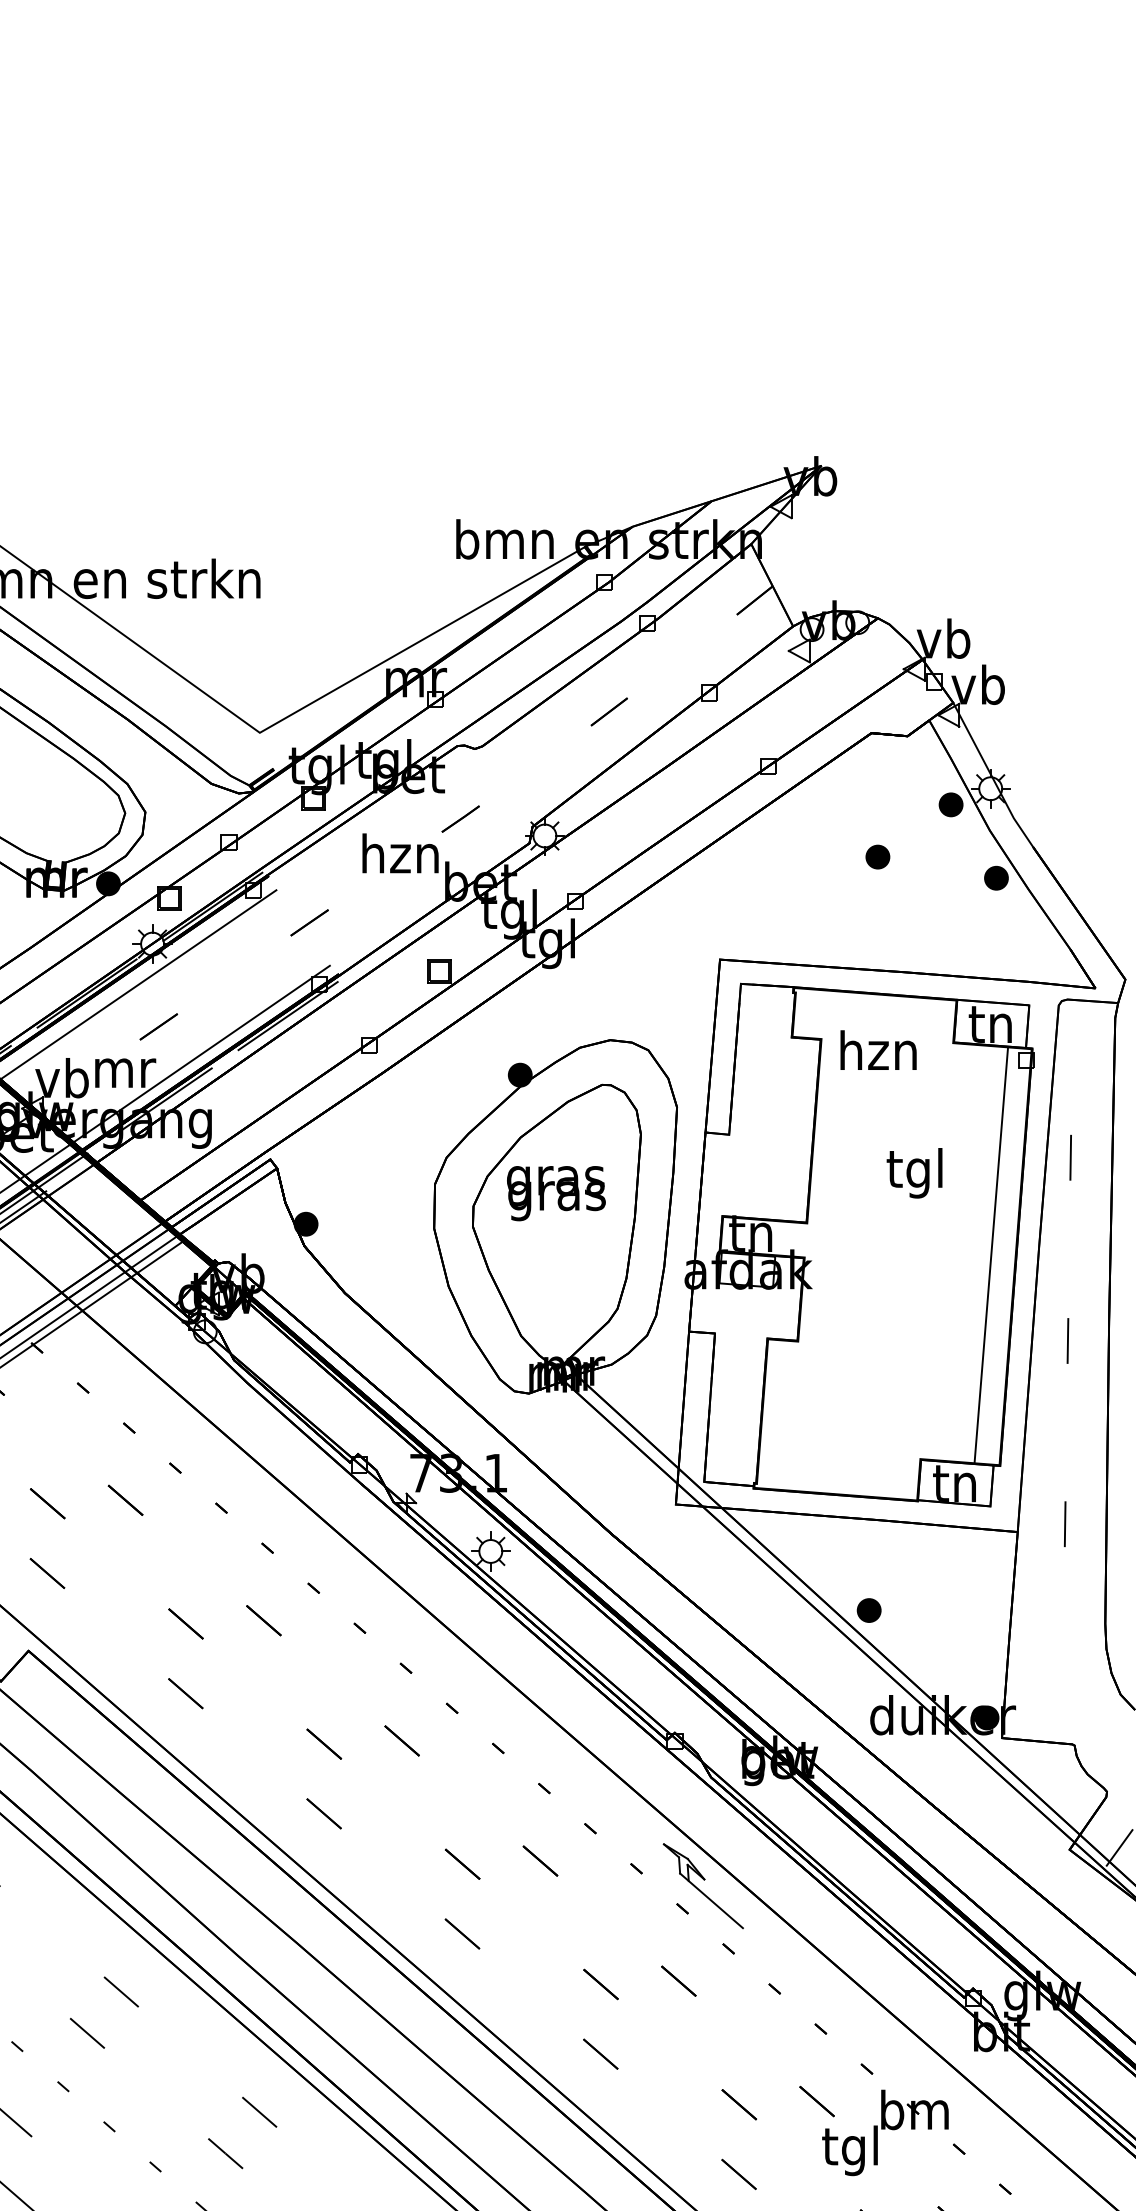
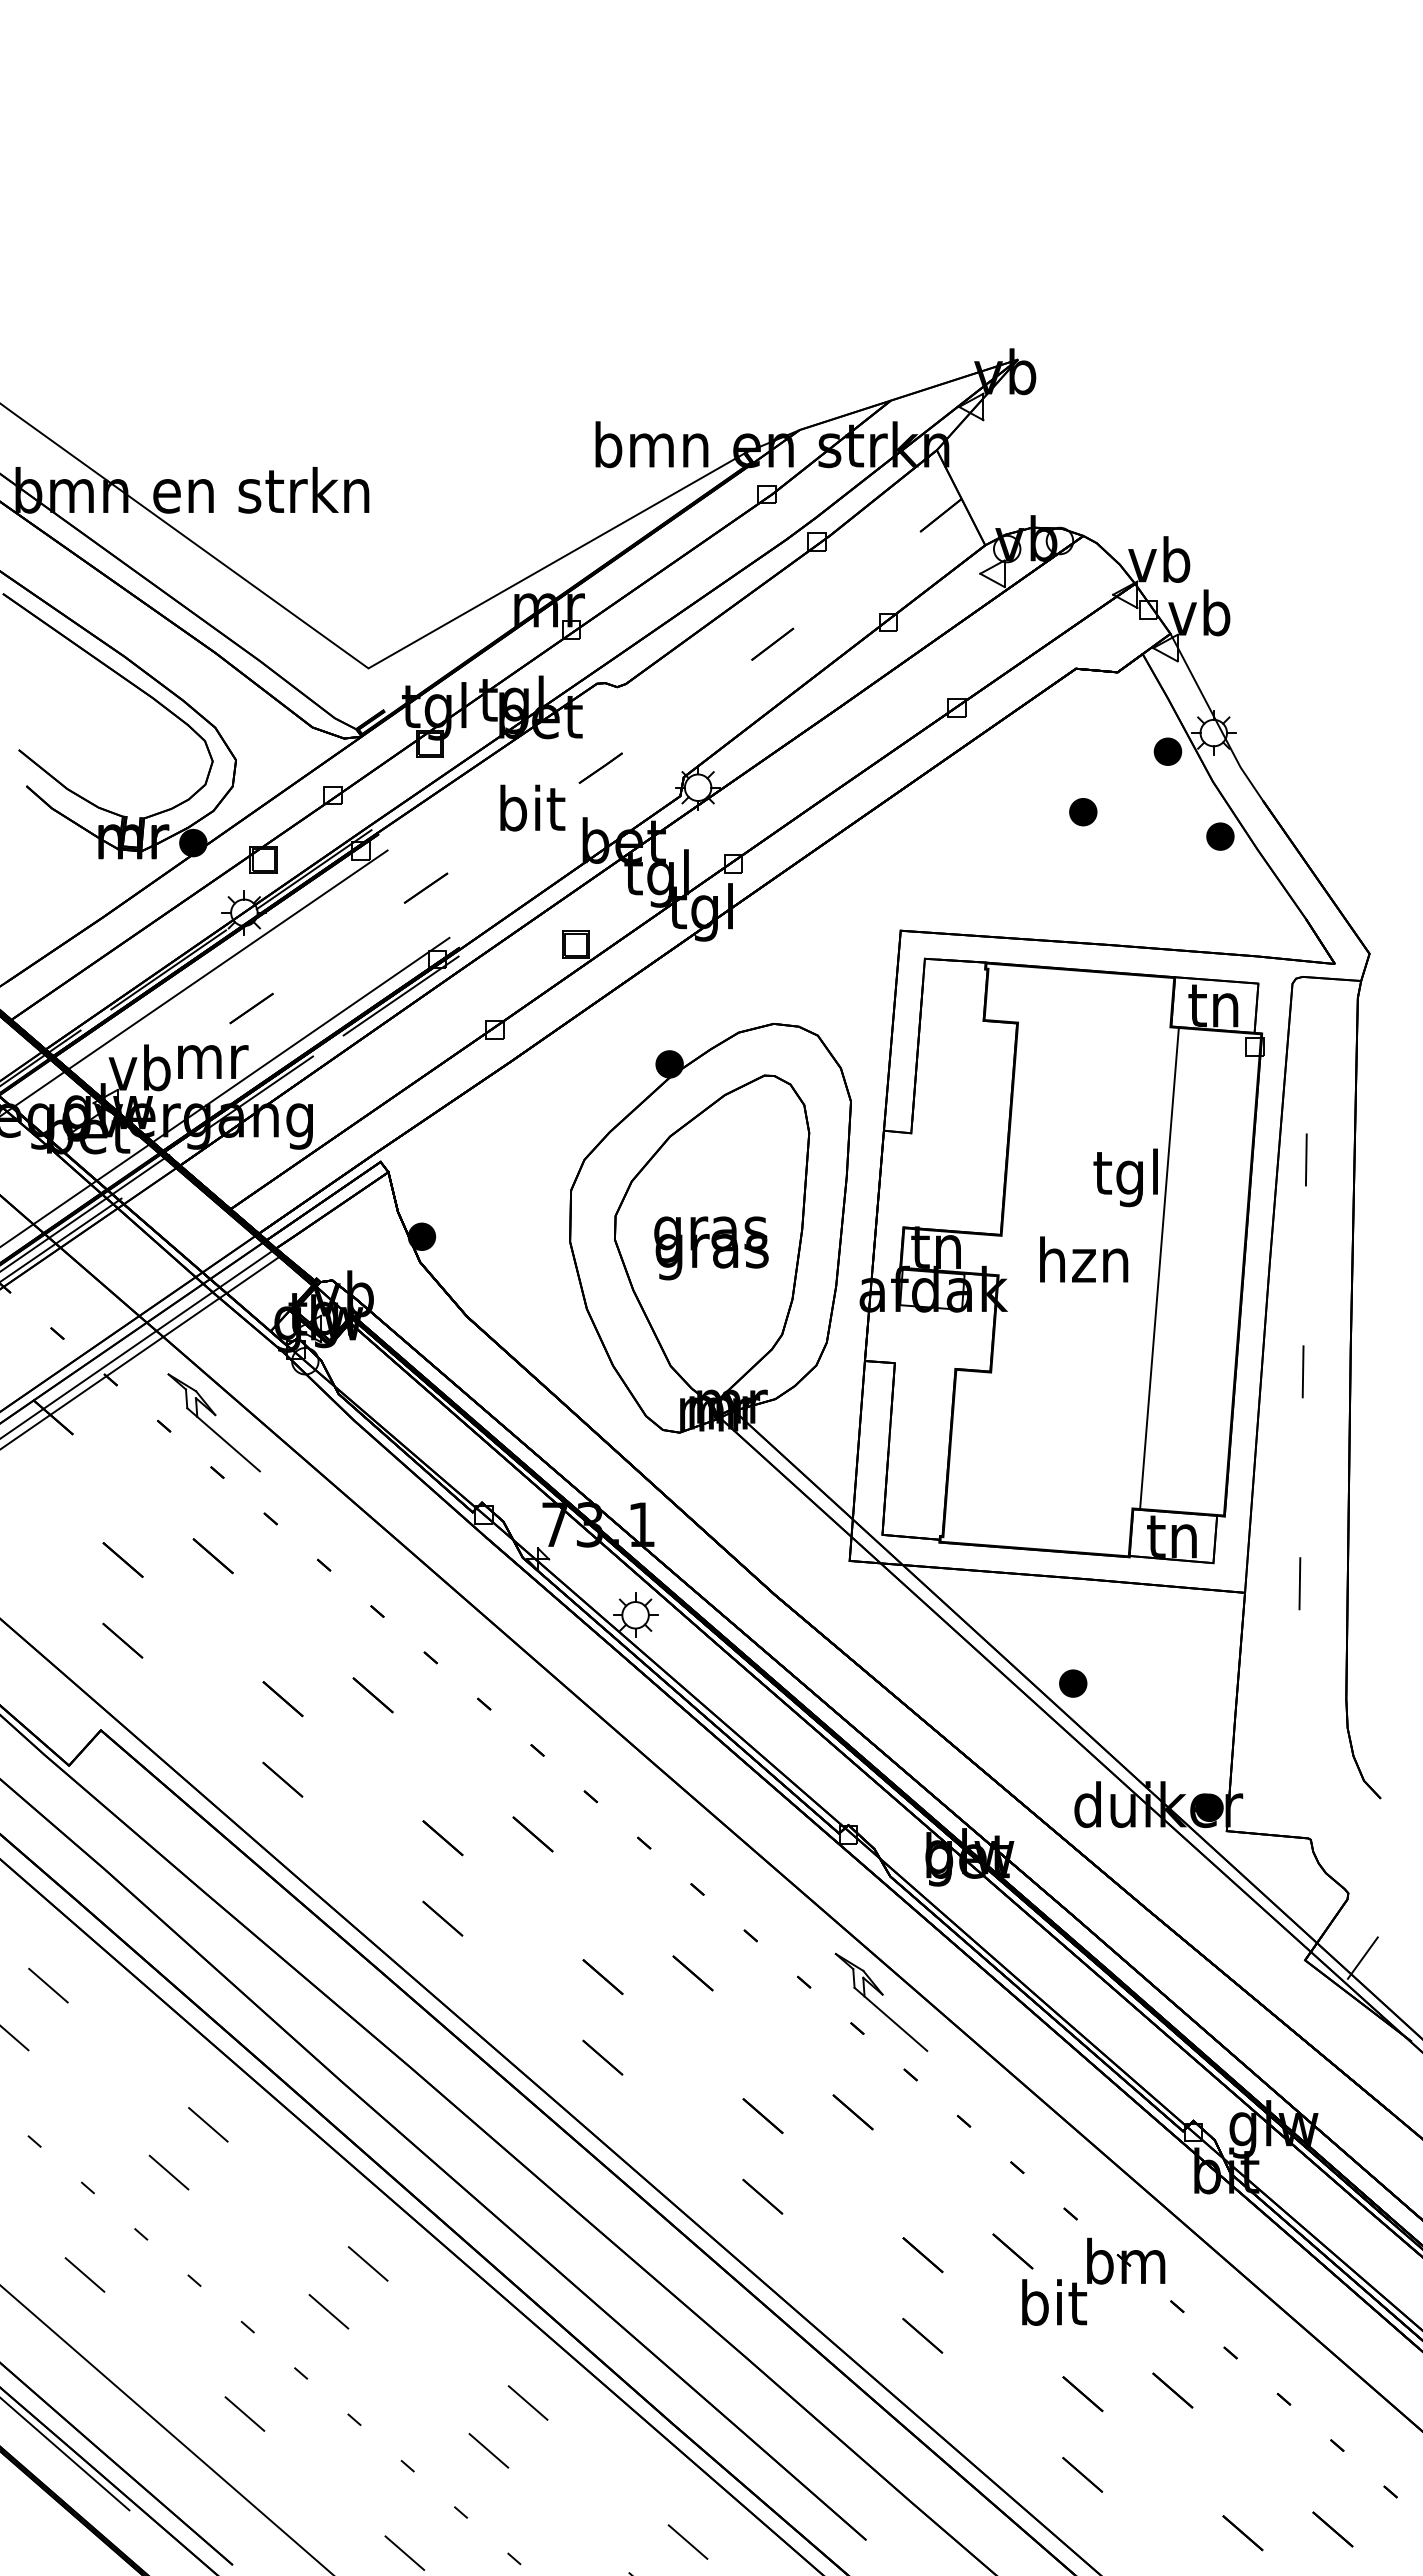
text: (400, 853) -> (531, 807), hzn -> bit
text: (878, 1050) -> (1084, 1259), moved
text: (556, 1193) -> (711, 1248), moved
line: (991, 1254) -> (1159, 1267), moved
part: (125, 1384) -> (213, 1422), added
text: (851, 2150) -> (1052, 2308), tgl -> bit

